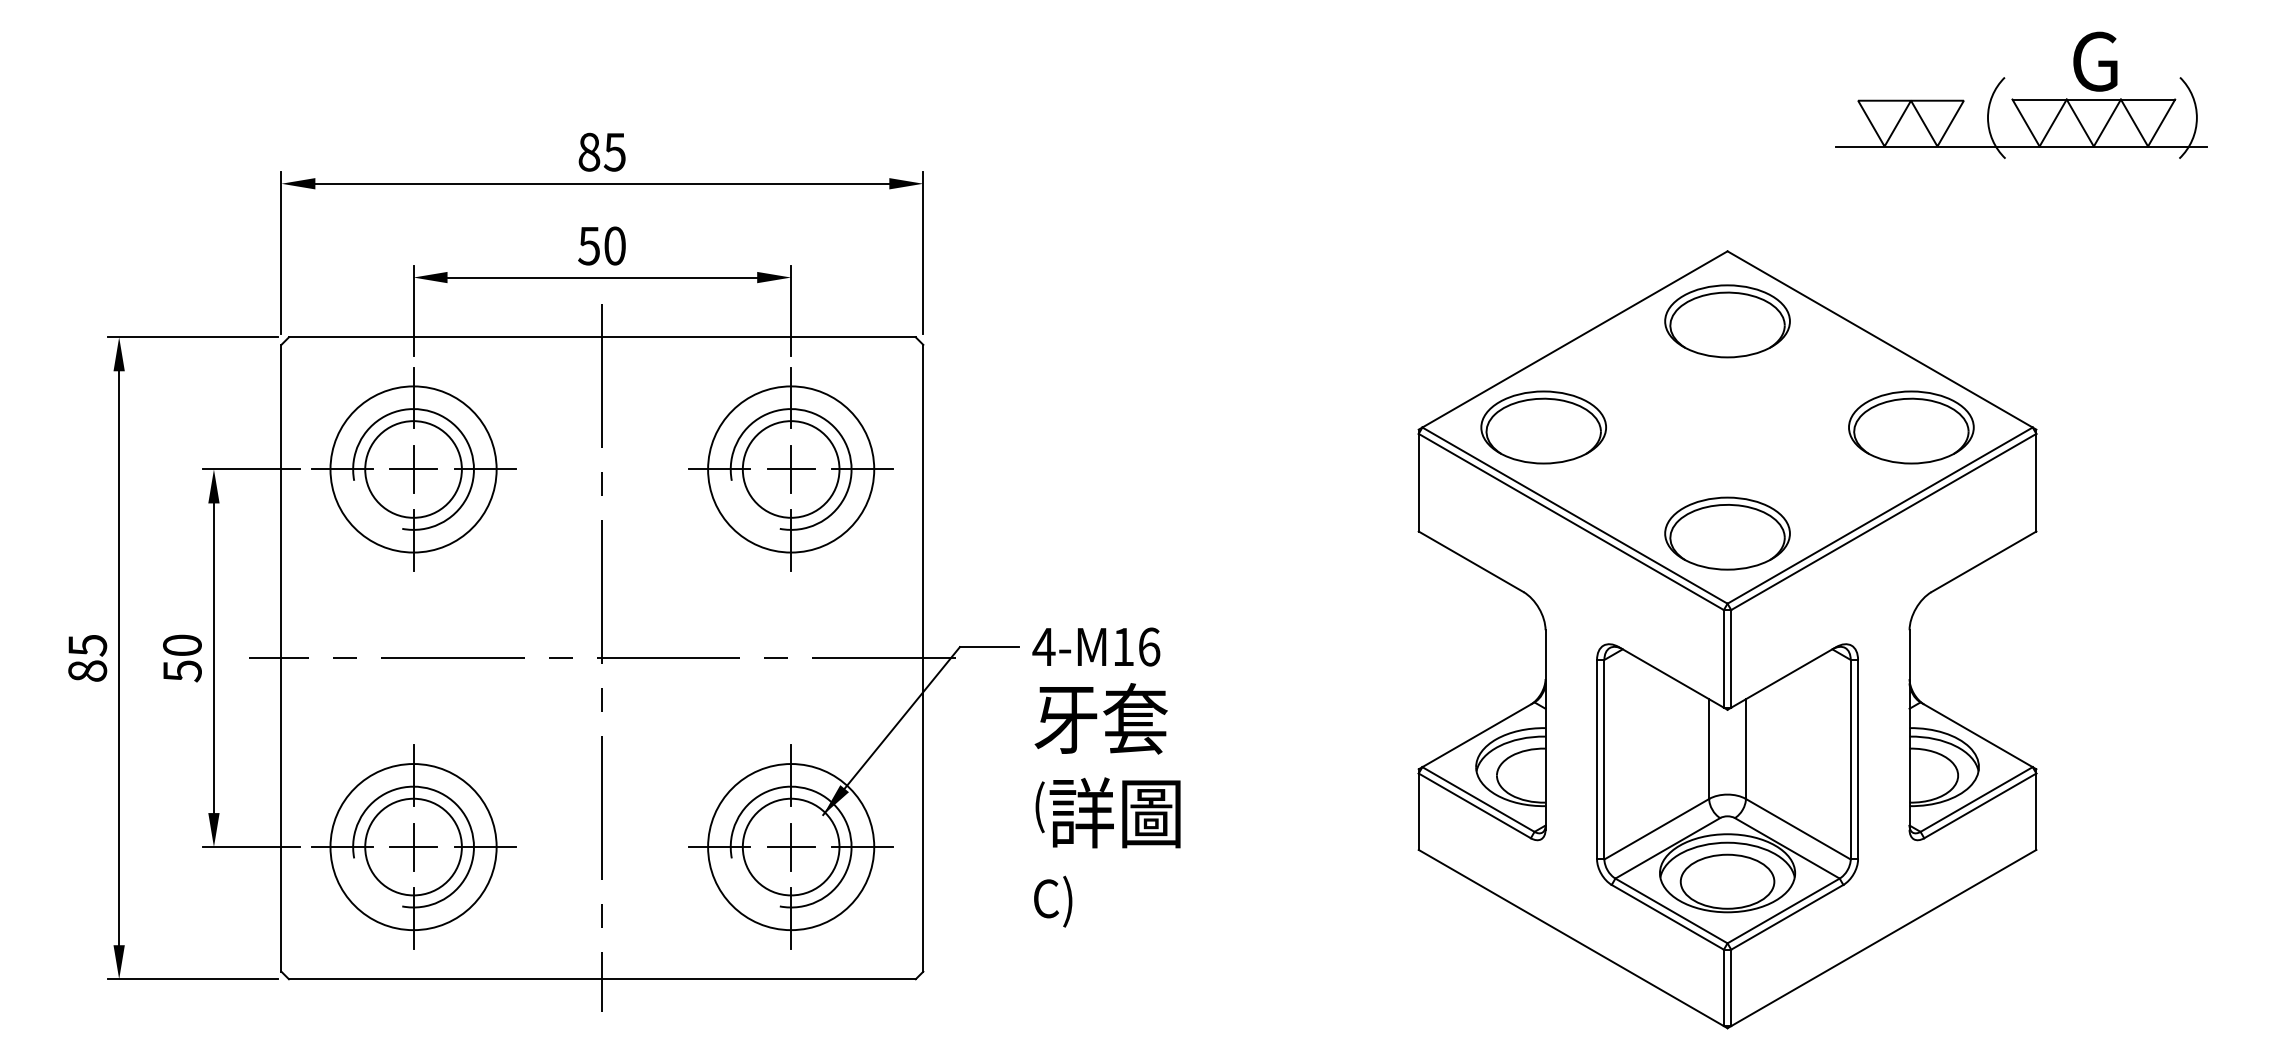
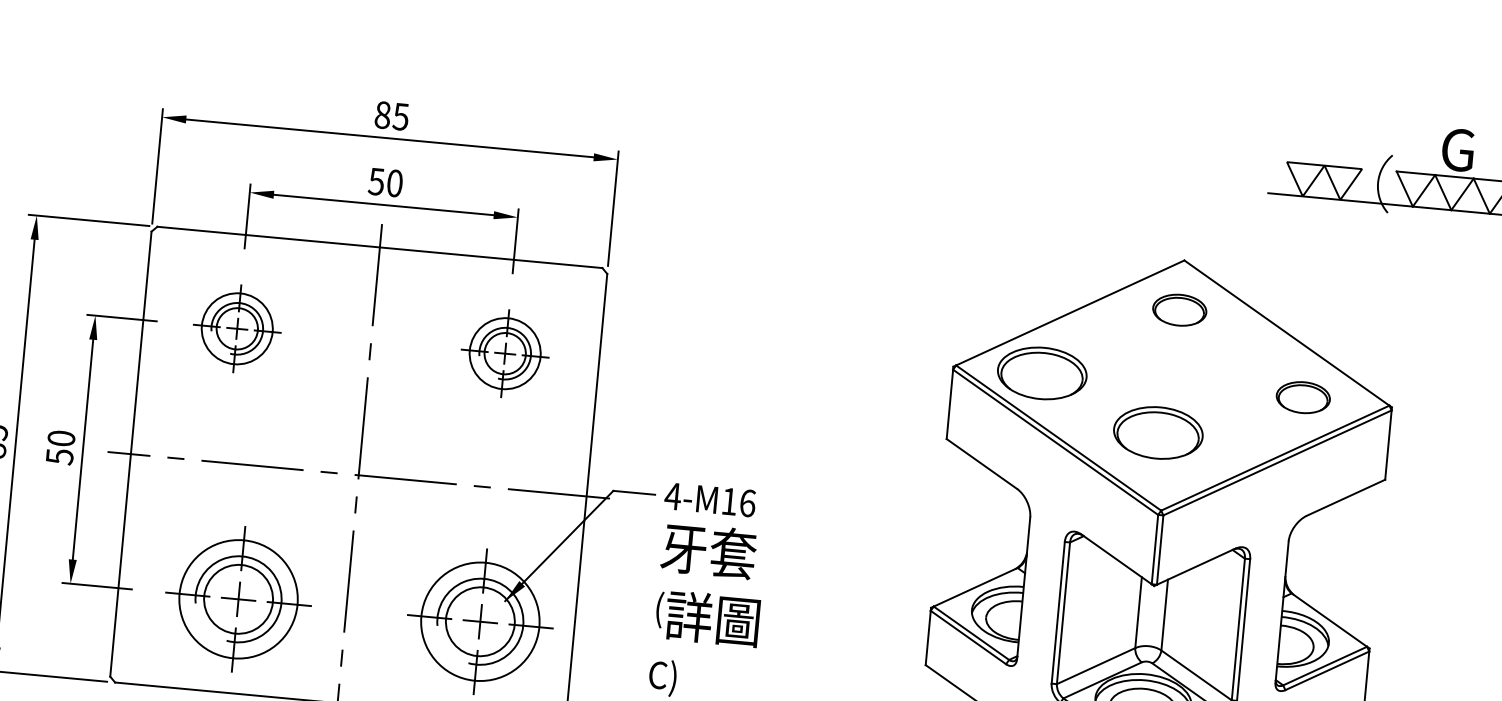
part: (1727, 321) -> (1179, 310), size x0.6
part: (1911, 427) -> (1303, 397), size x0.6
part: (413, 469) -> (237, 328), size x0.6
part: (790, 469) -> (504, 353), size x0.6
part: (1727, 533) -> (1158, 432), moved
part: (413, 846) -> (238, 598), moved

